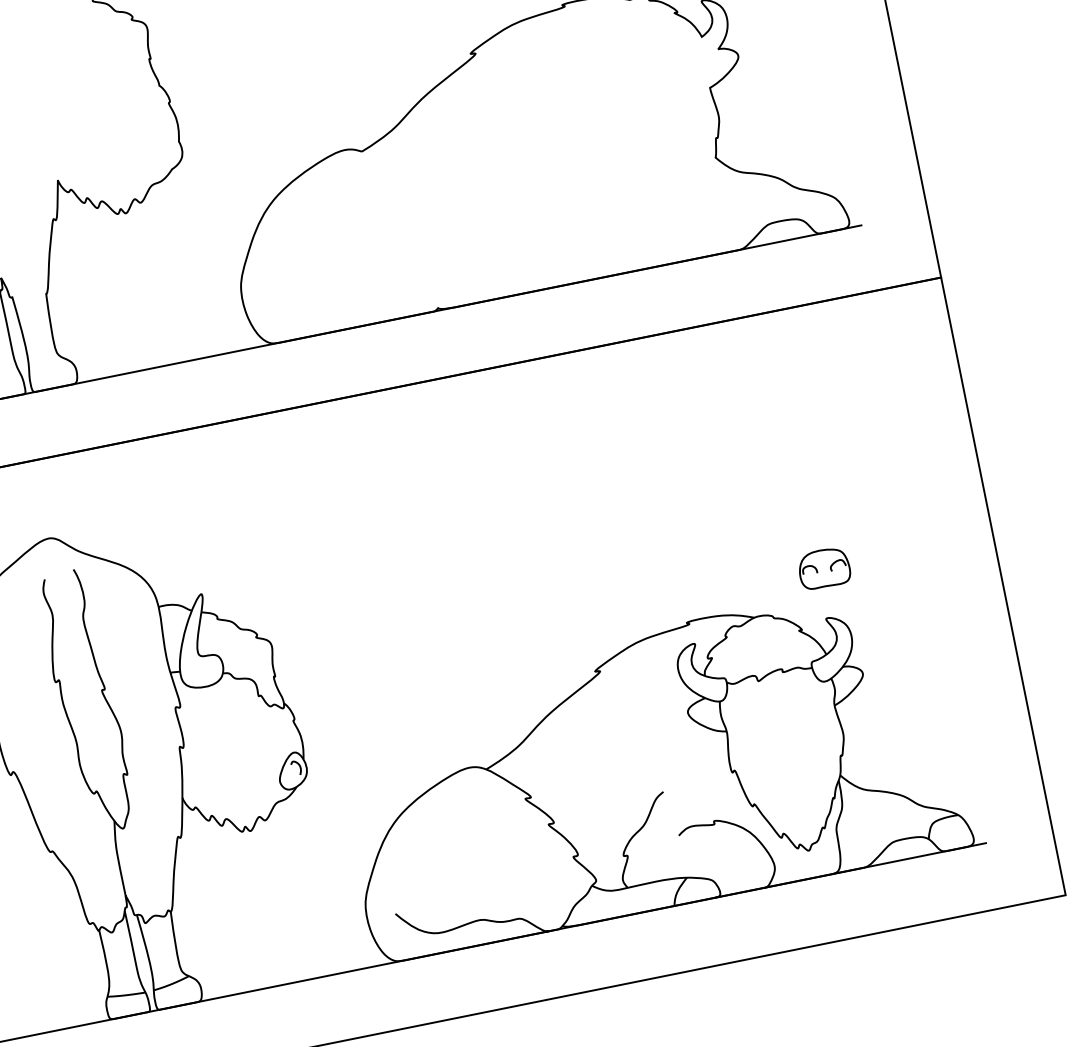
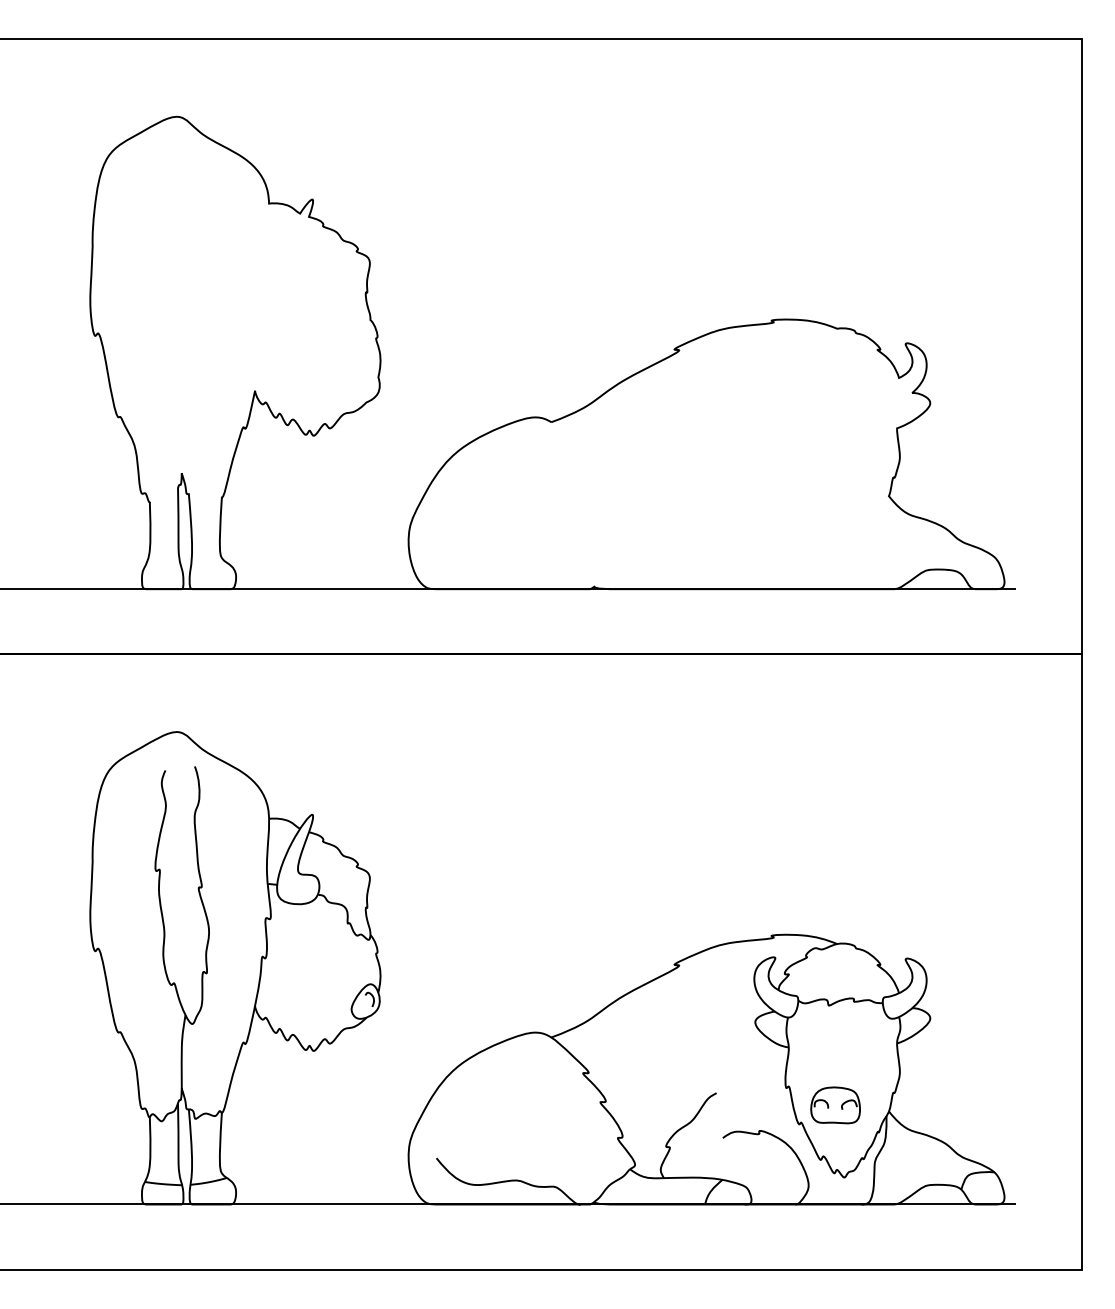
part: (824, 568) -> (835, 1105), moved

